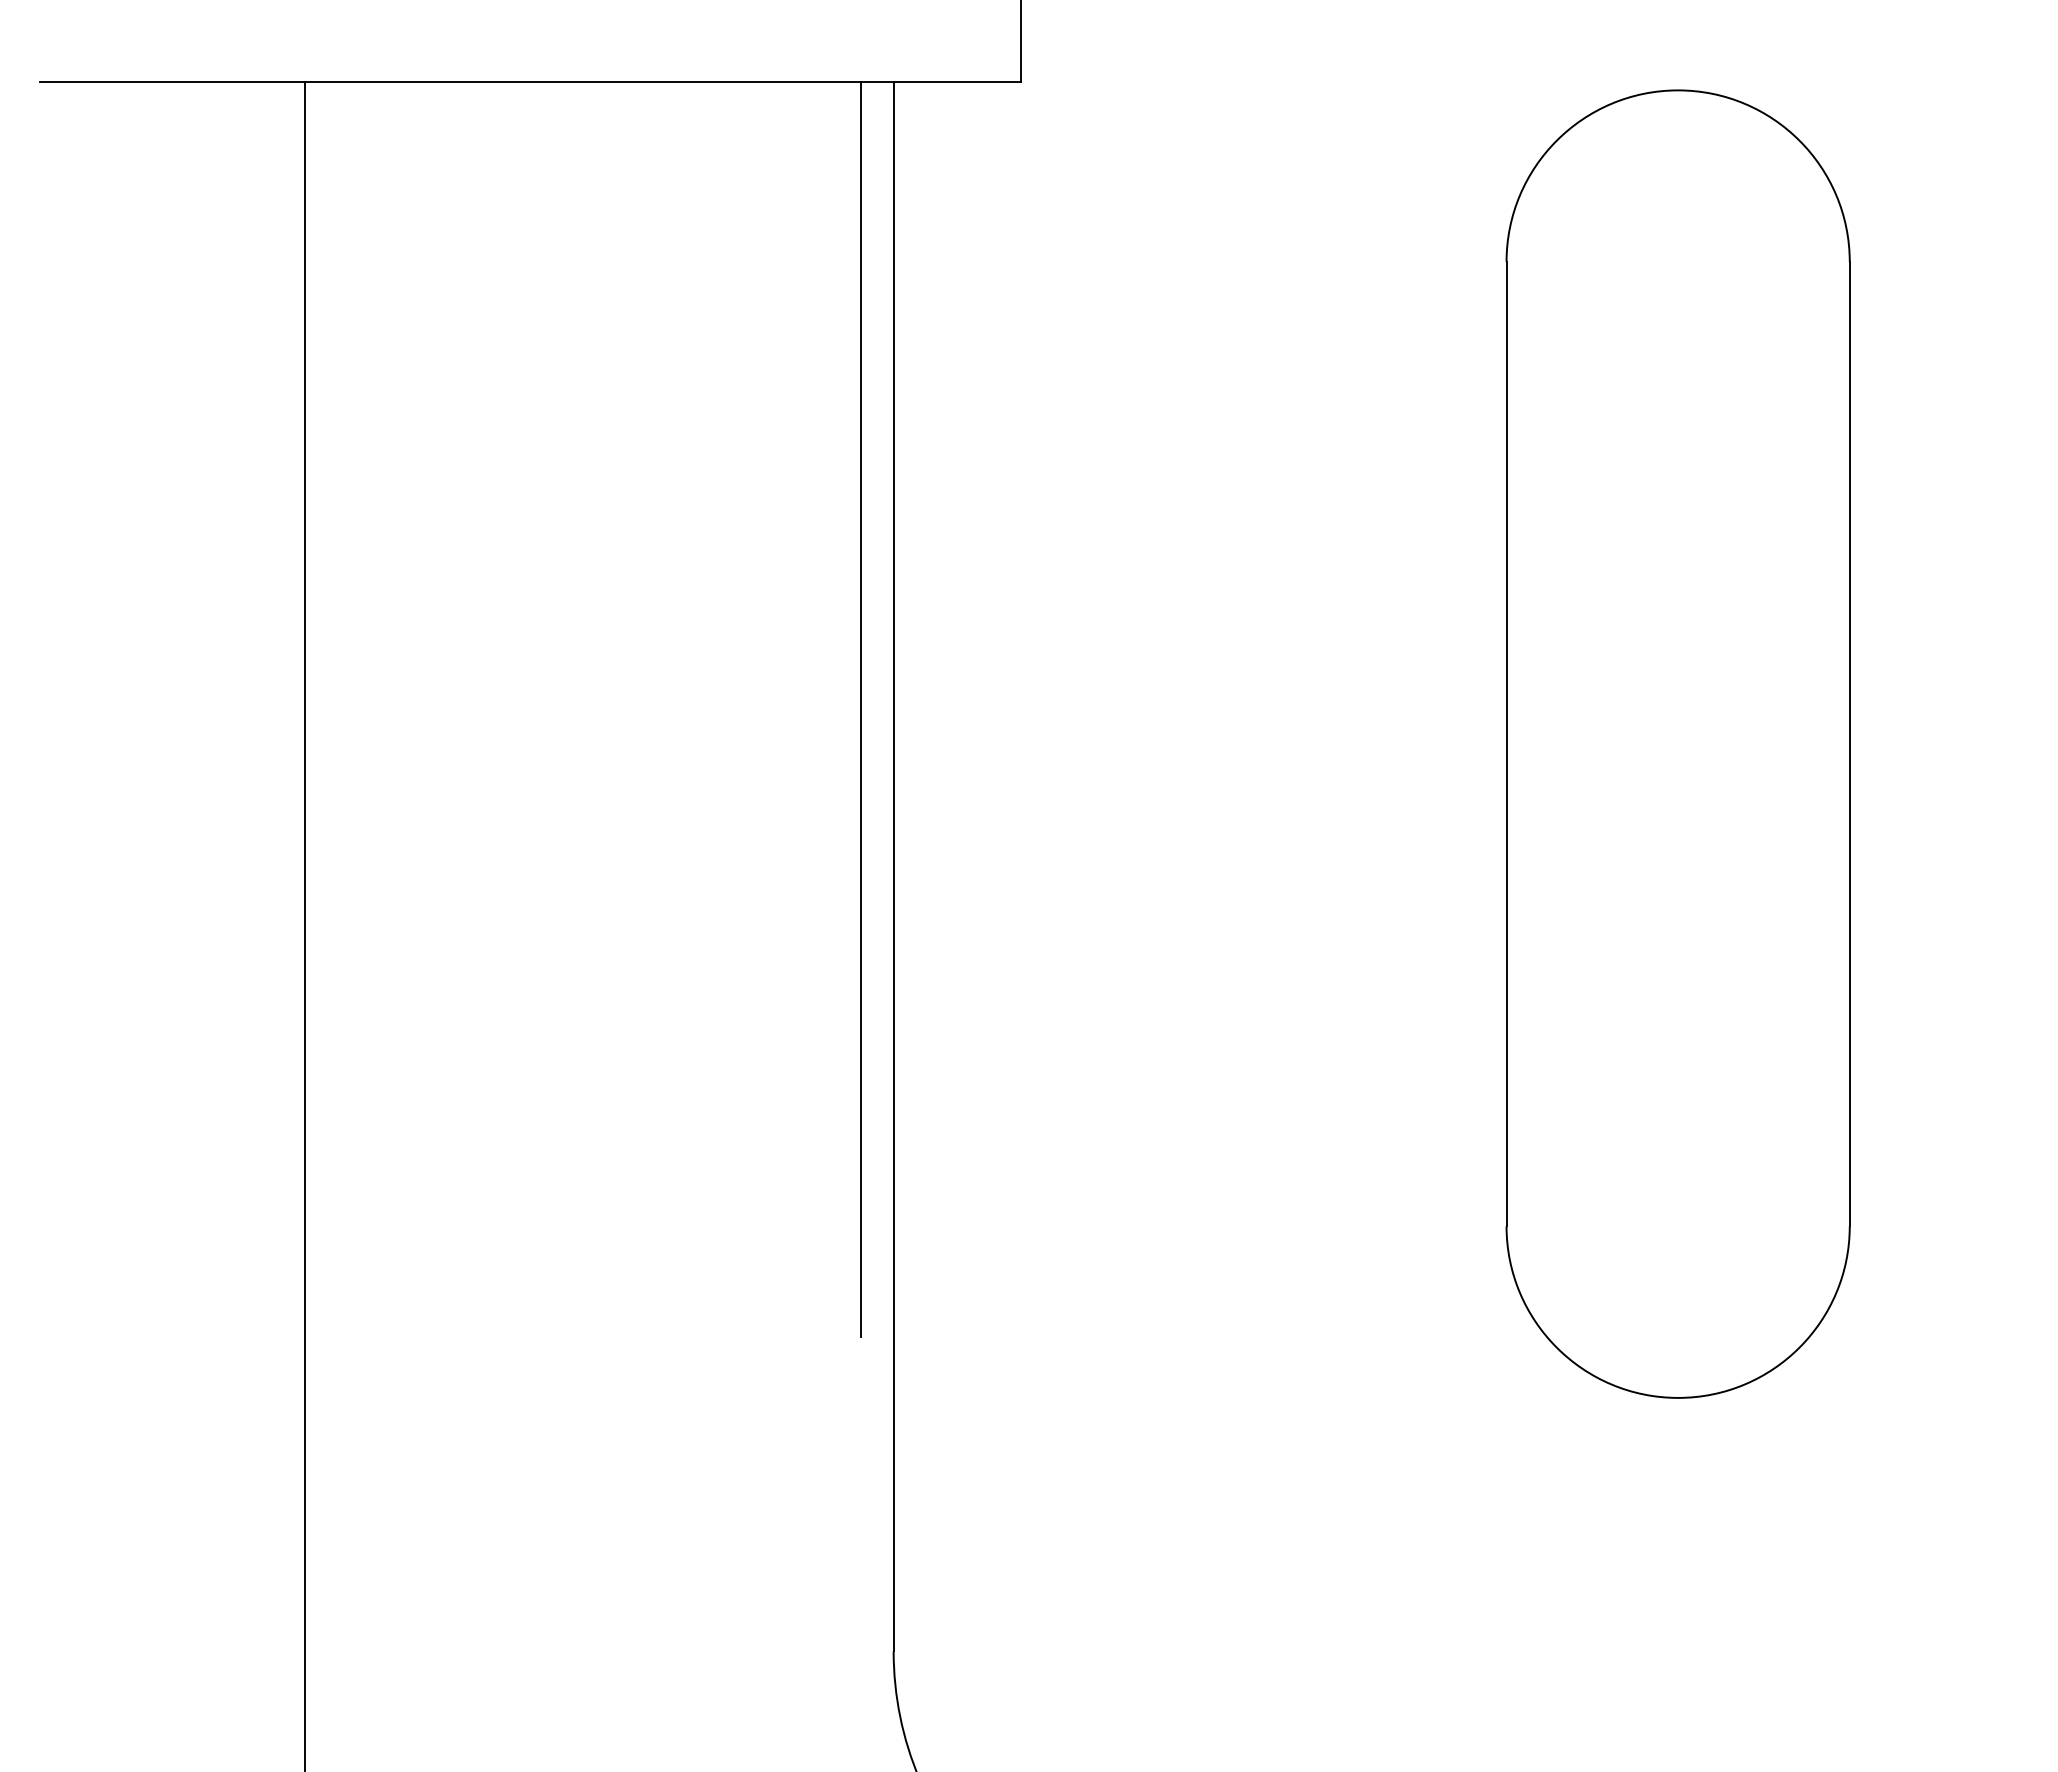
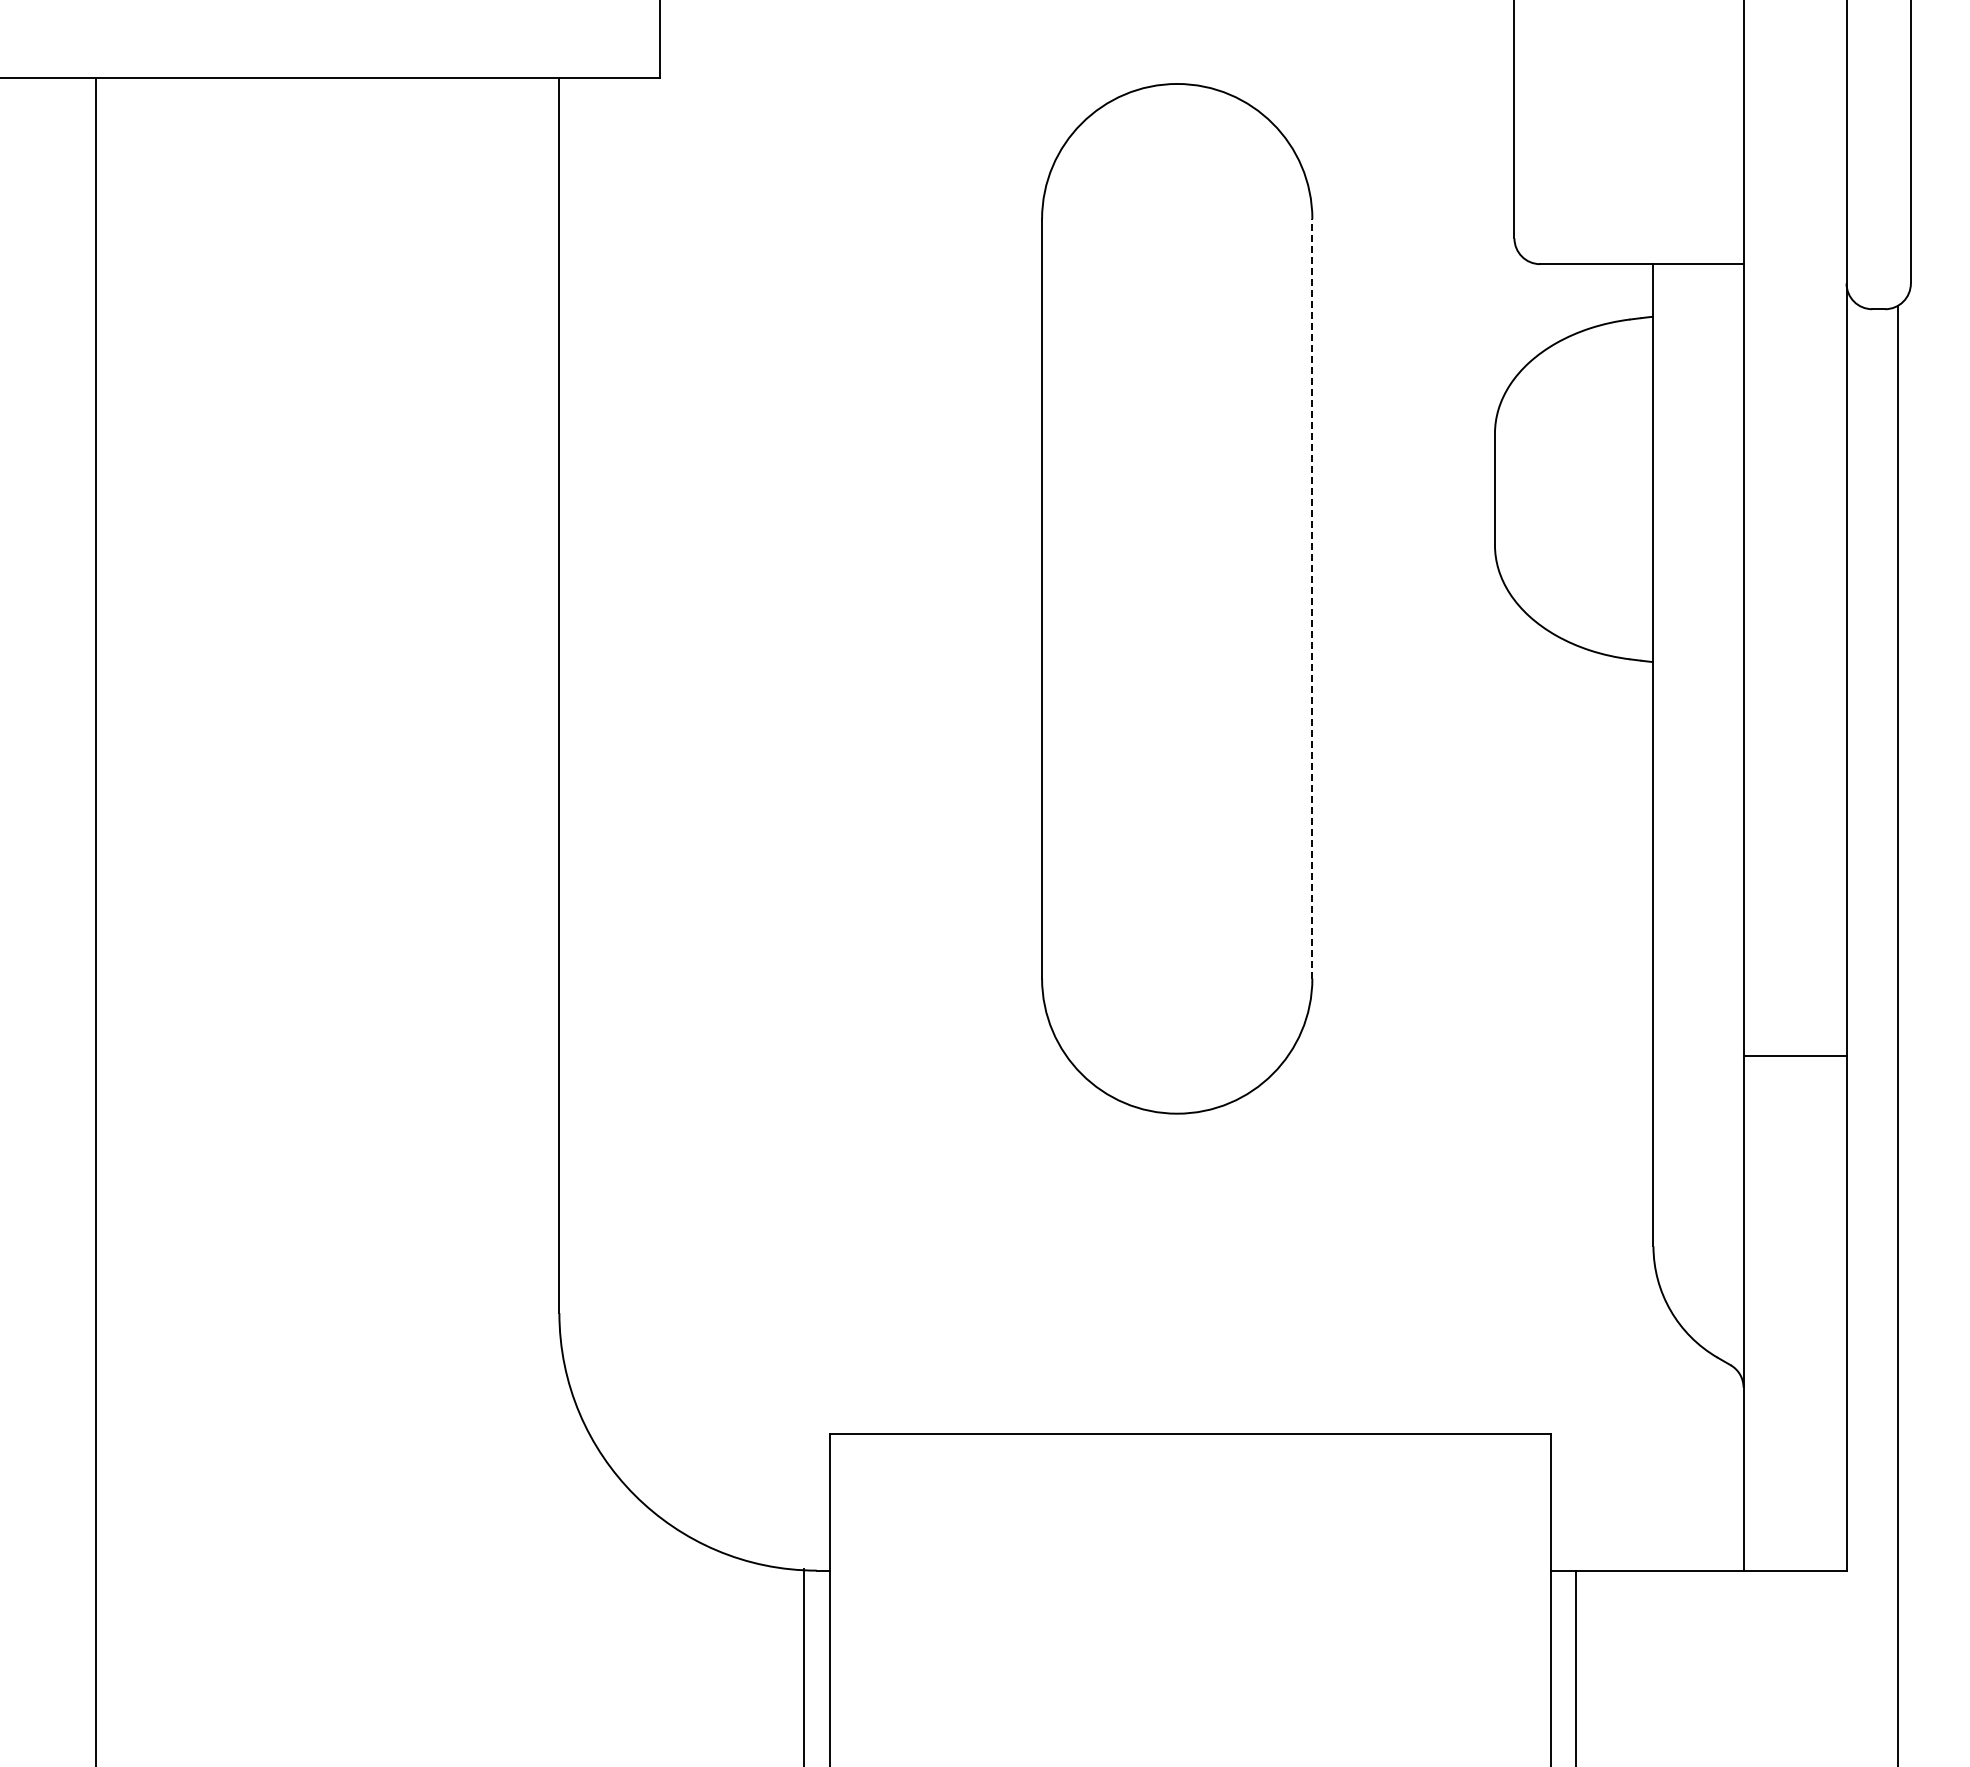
line: (860, 709) -> (533, 571), removed
line: (1849, 743) -> (1312, 598), solid -> dashed

